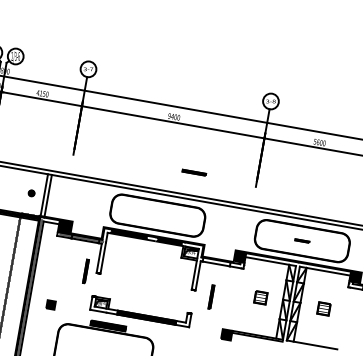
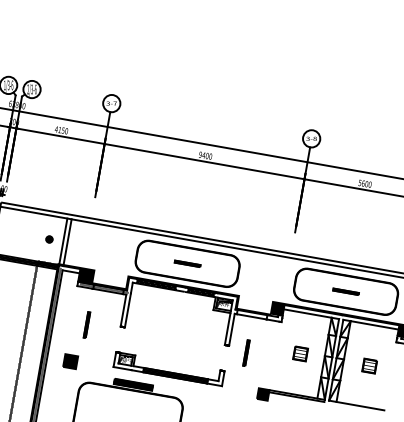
part: (194, 172) -> (187, 263), moved
part: (301, 240) -> (345, 291), size x1.67
part: (85, 270) -> (86, 324), moved
part: (50, 304) -> (70, 361), size x1.43

